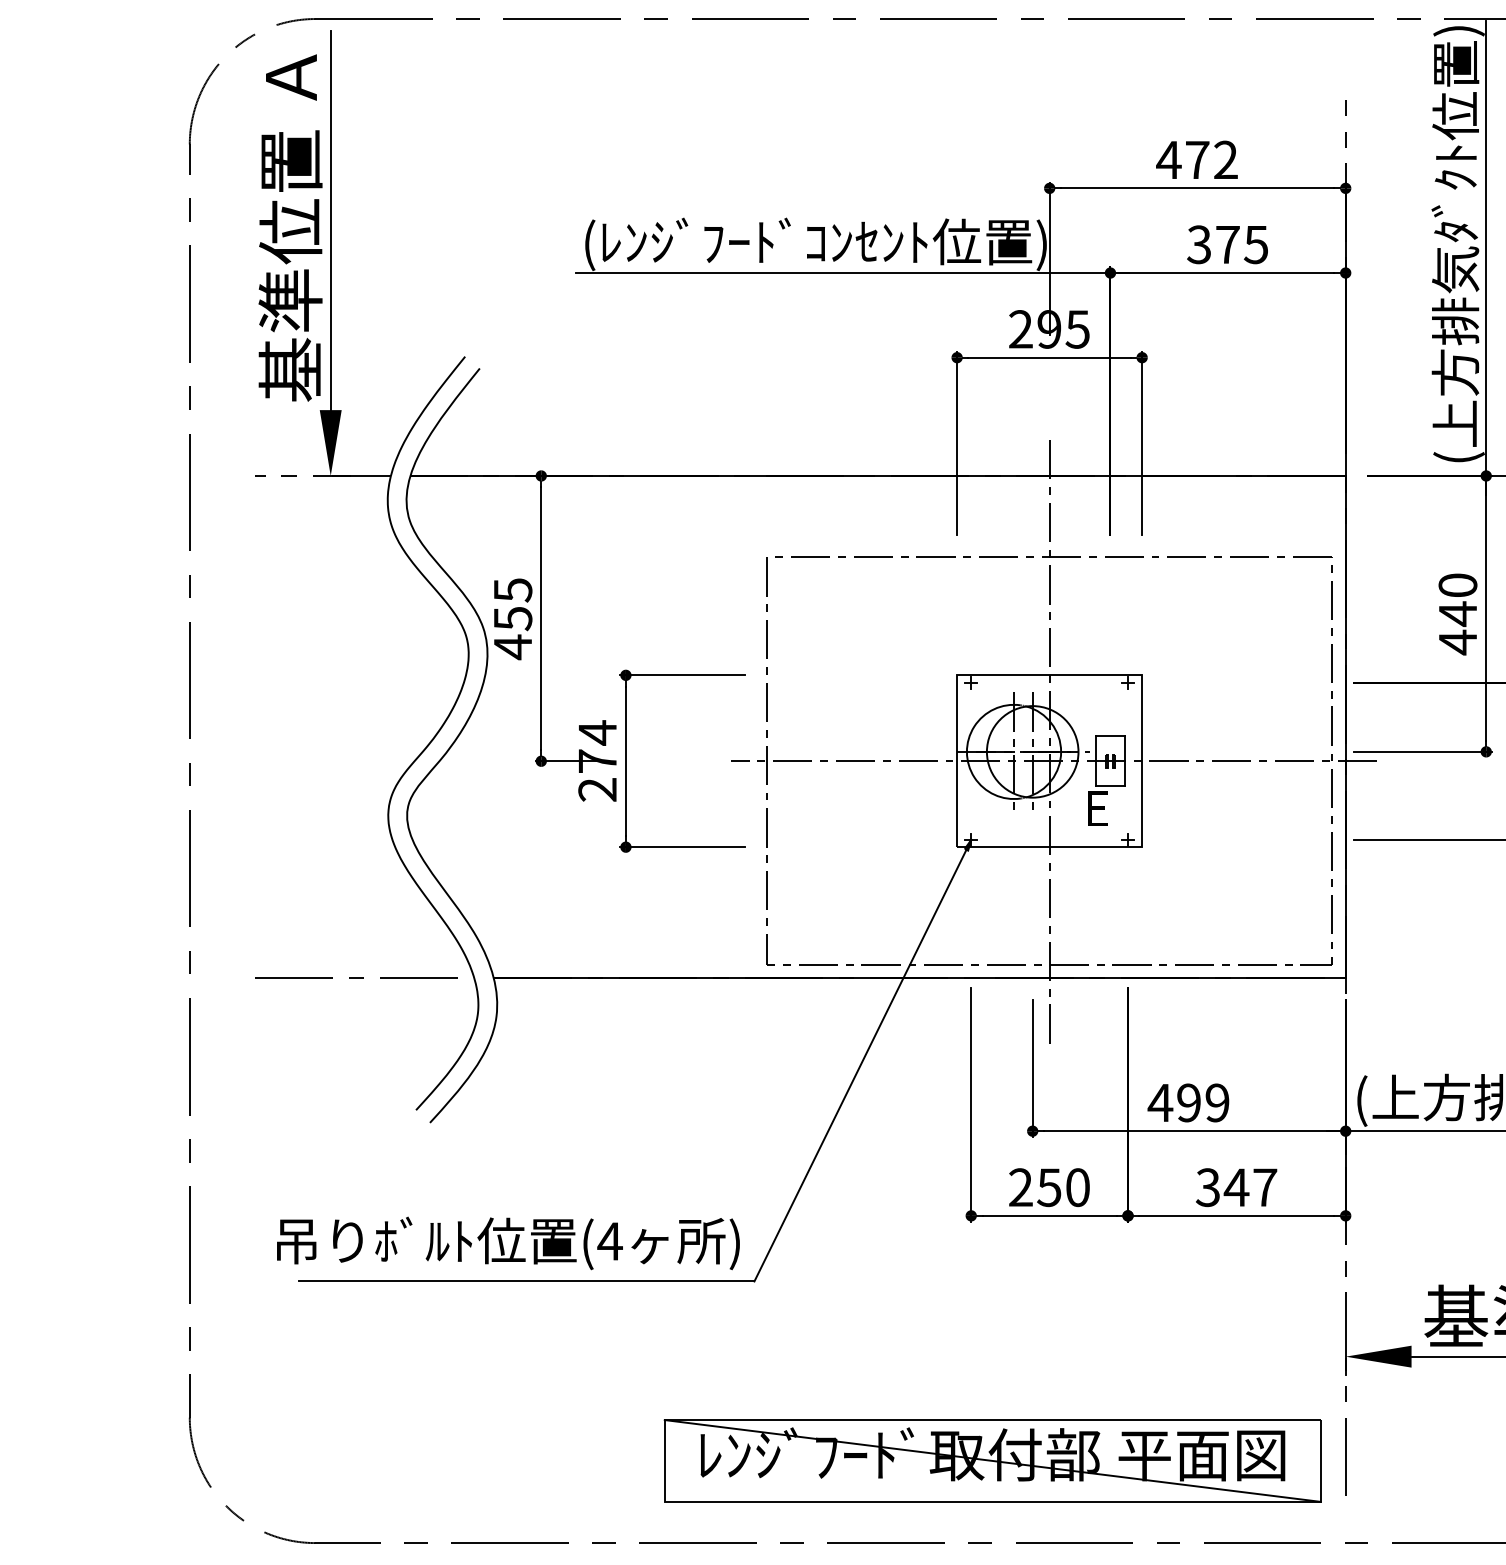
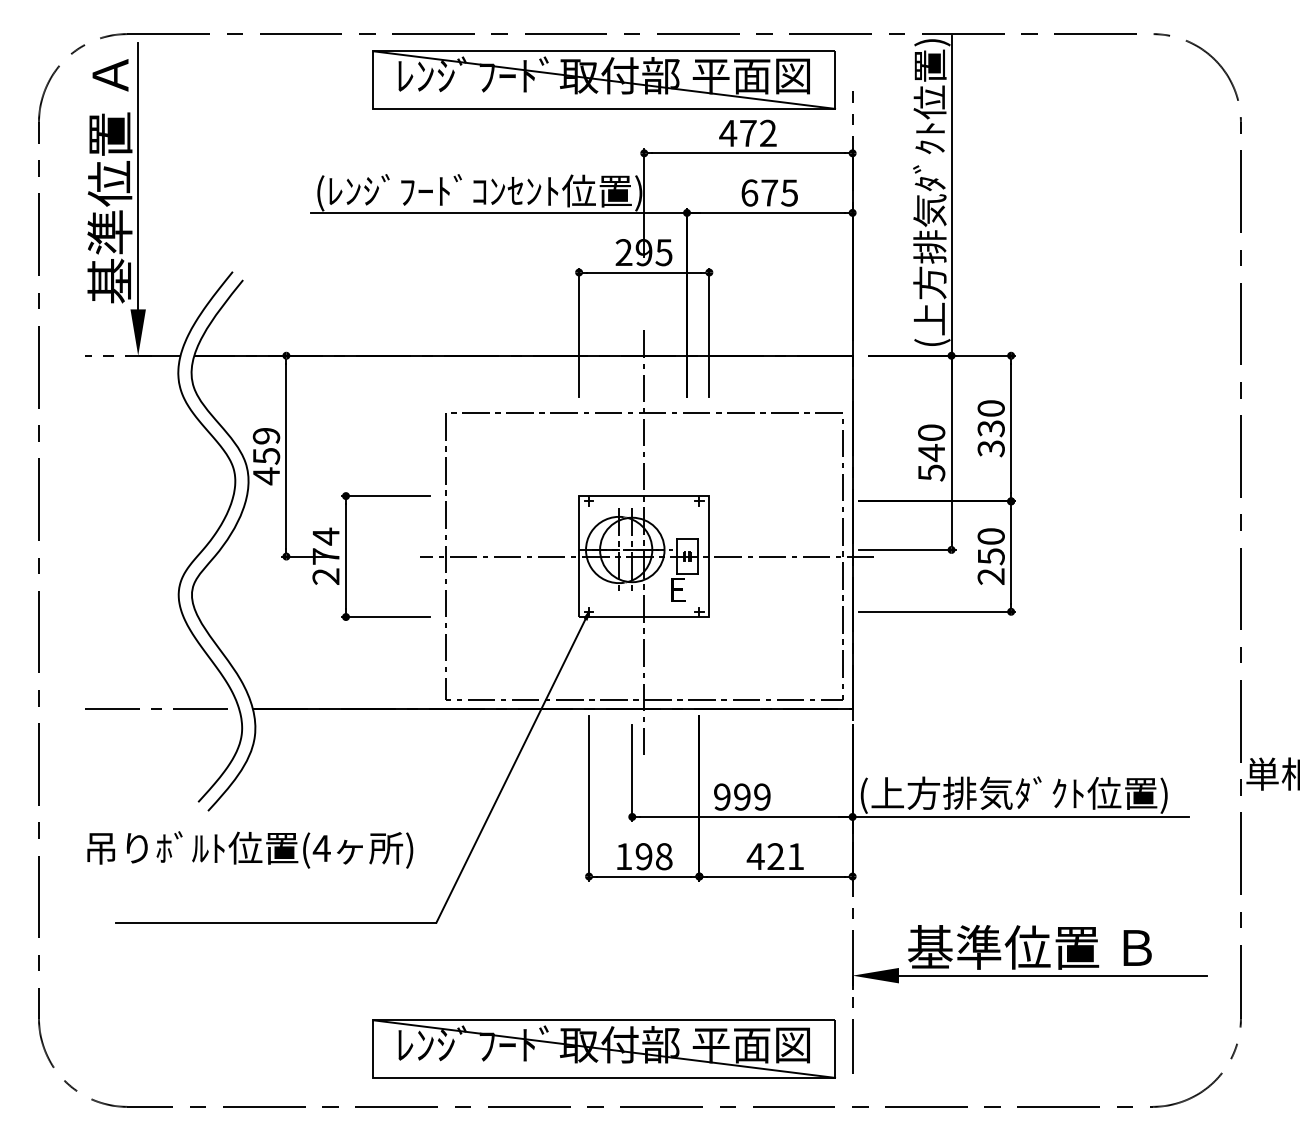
part: (991, 83) -> (603, 79), added
text: (1199, 244) -> (749, 192), 375 -> 675
text: (513, 590) -> (266, 436), 455 -> 459
text: (1457, 643) -> (931, 473), 440 -> 540
text: (1160, 1102) -> (722, 796), 499 -> 999
text: (1048, 1187) -> (643, 856), 250 -> 198
text: (1236, 1187) -> (775, 856), 347 -> 421
text: (508, 1242) -> (250, 849), moved

